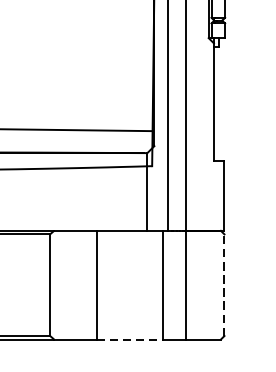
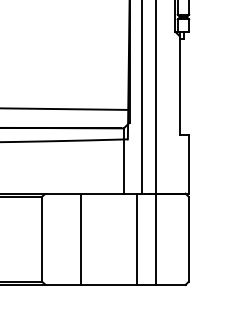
line: (224, 285) -> (188, 239), dashed -> solid
line: (130, 339) -> (109, 284), dashed -> solid

